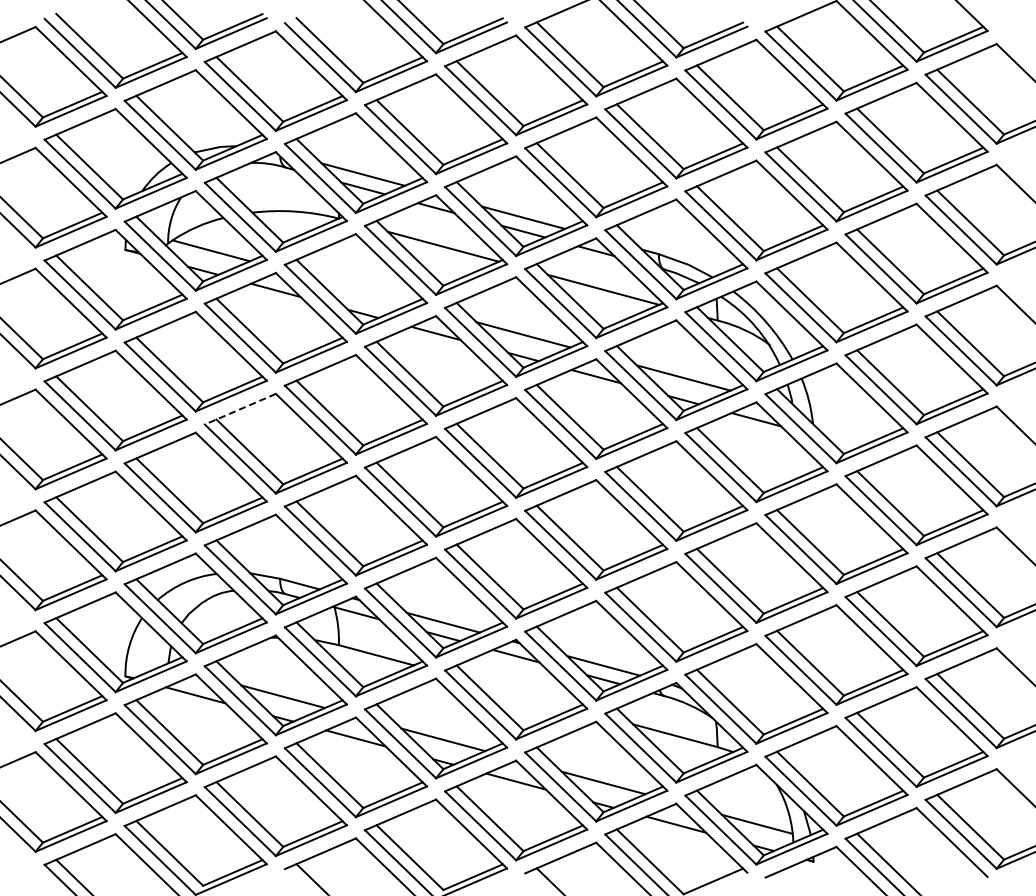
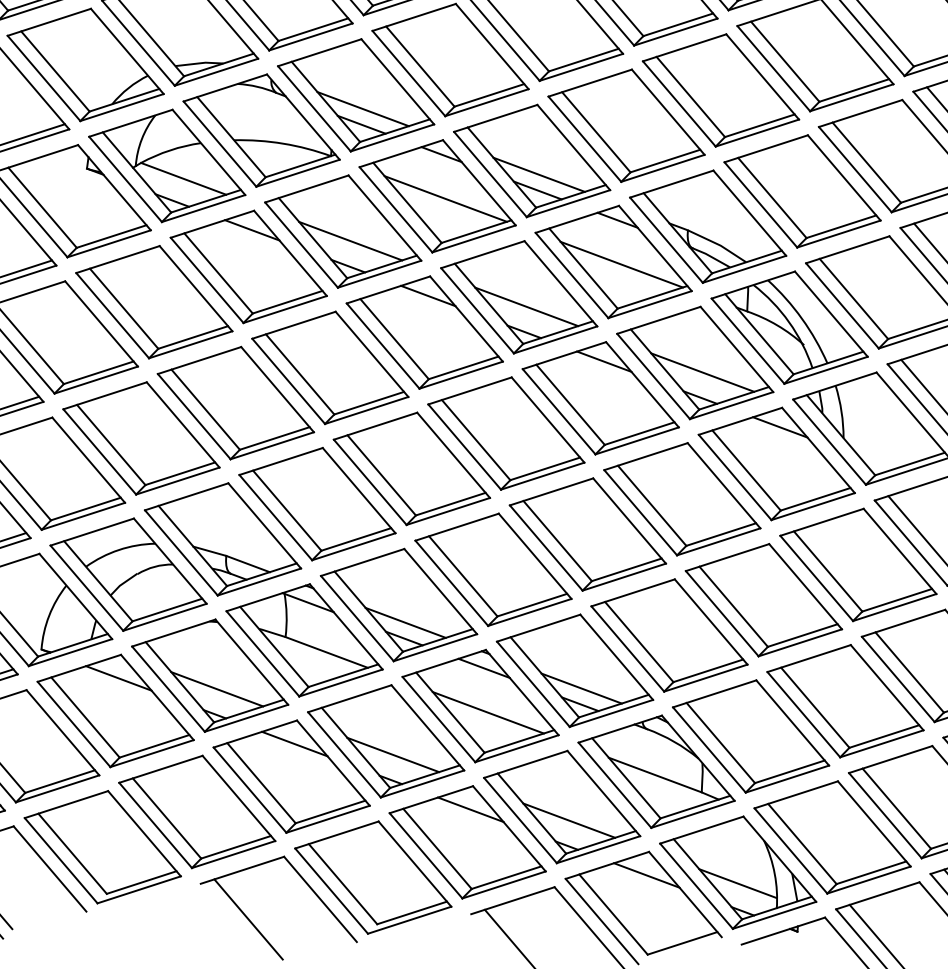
line: (363, 291) -> (350, 240), added
line: (240, 409) -> (199, 360), dashed -> solid
line: (523, 694) -> (488, 712), added

